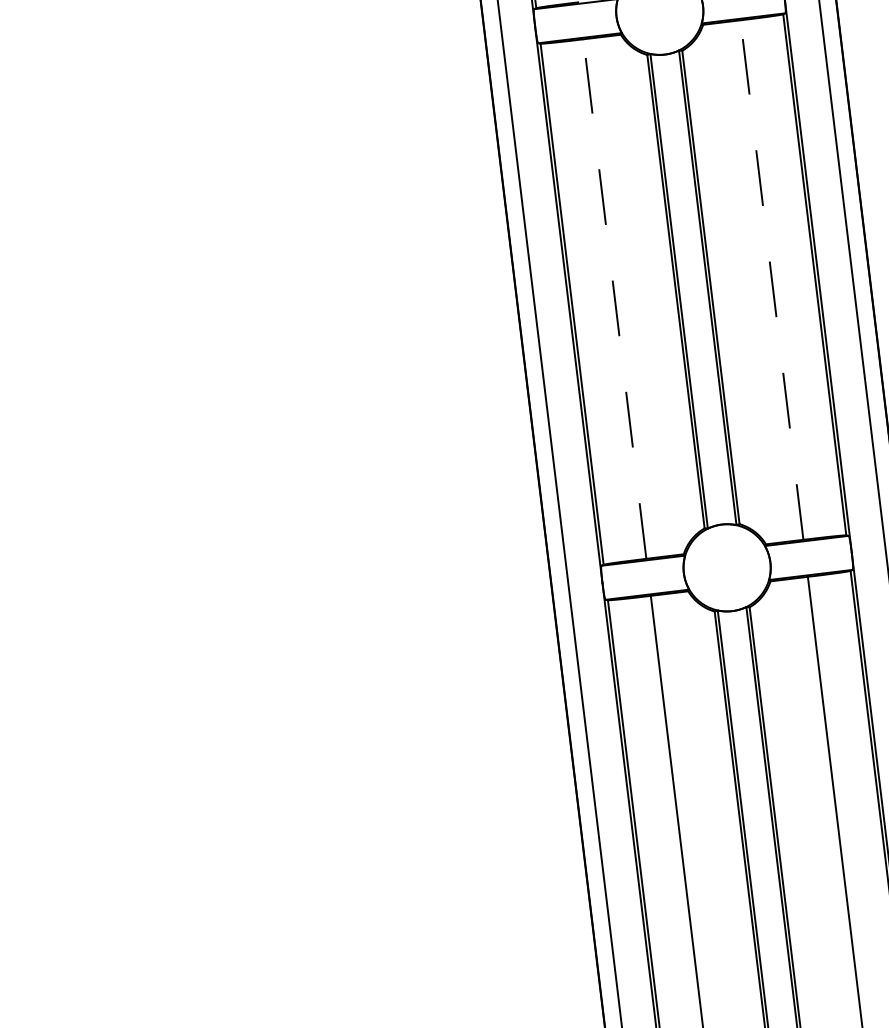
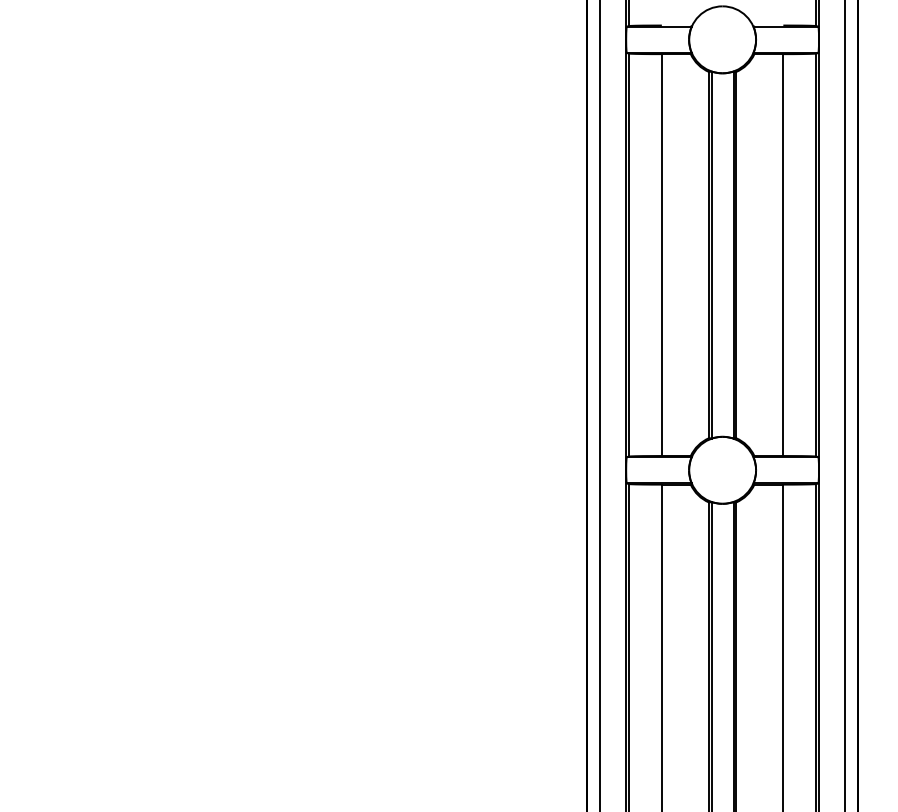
line: (772, 280) -> (783, 255), dashed -> solid
line: (614, 299) -> (661, 255), dashed -> solid

